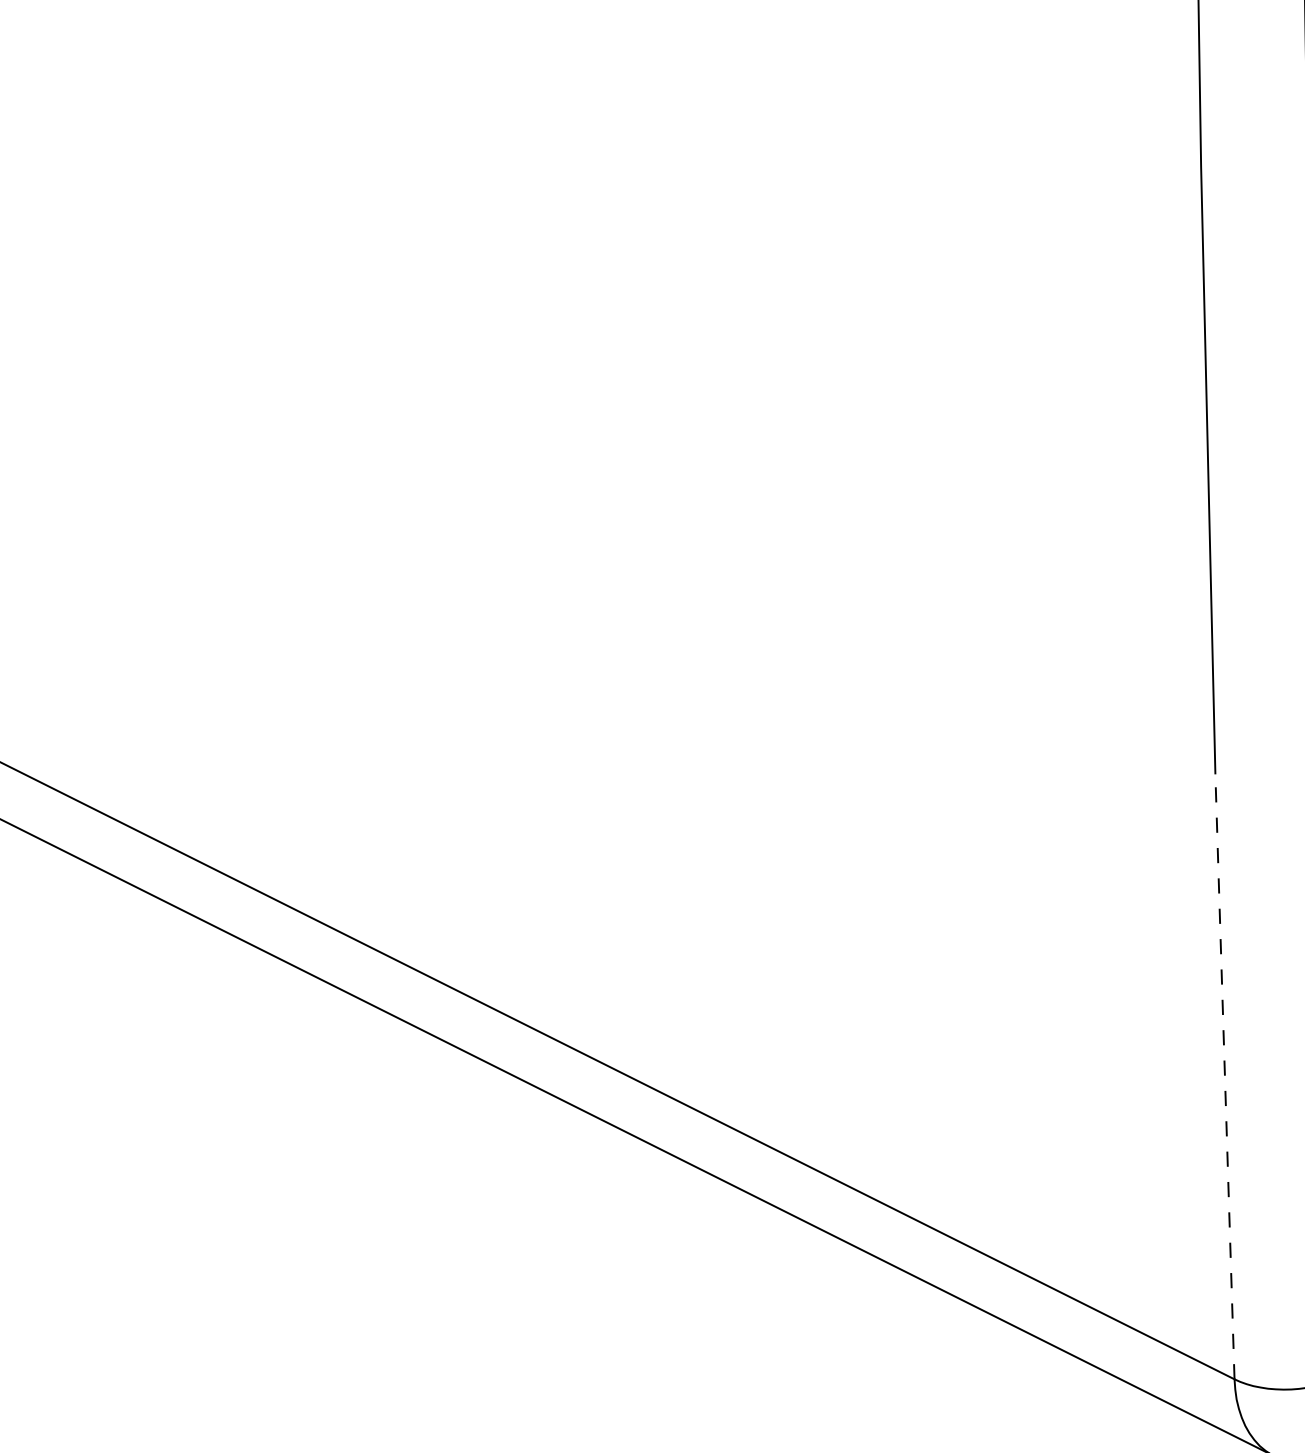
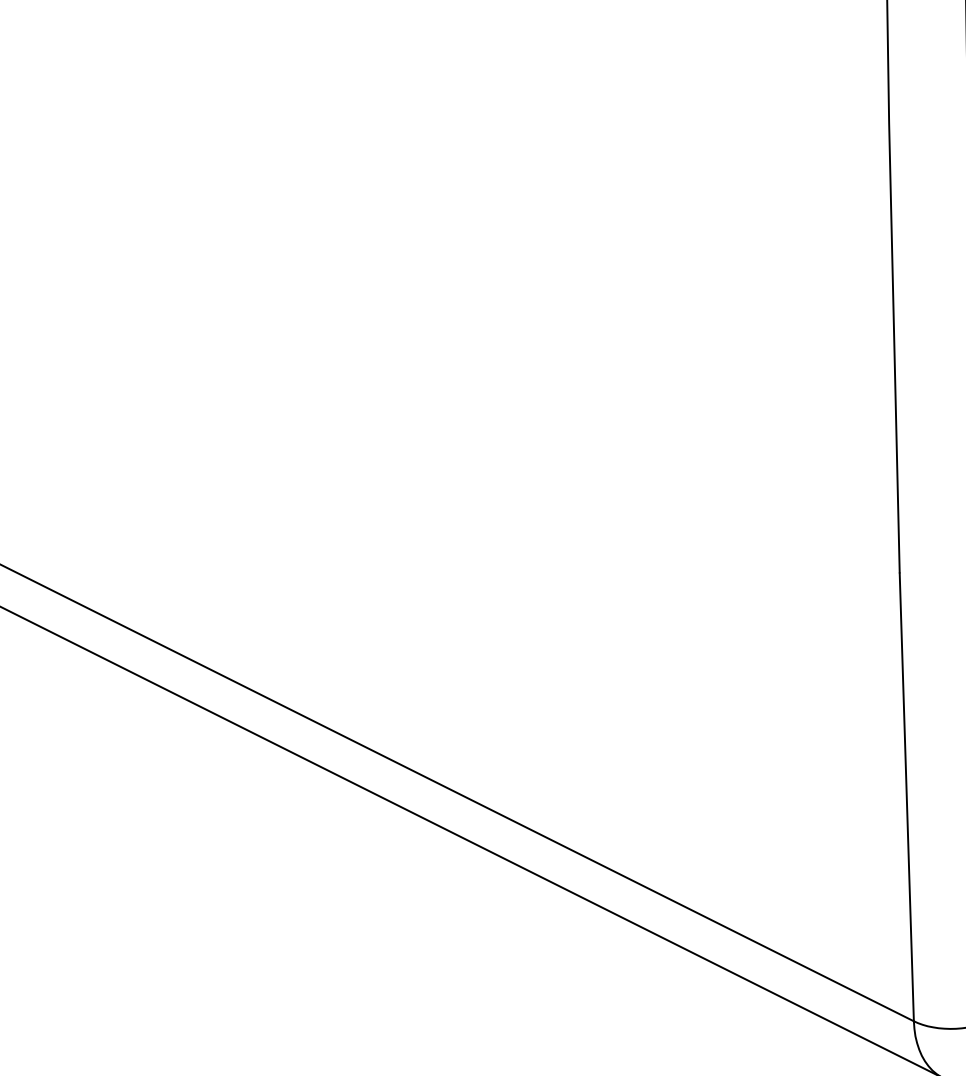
line: (1224, 1076) -> (906, 797), dashed -> solid

